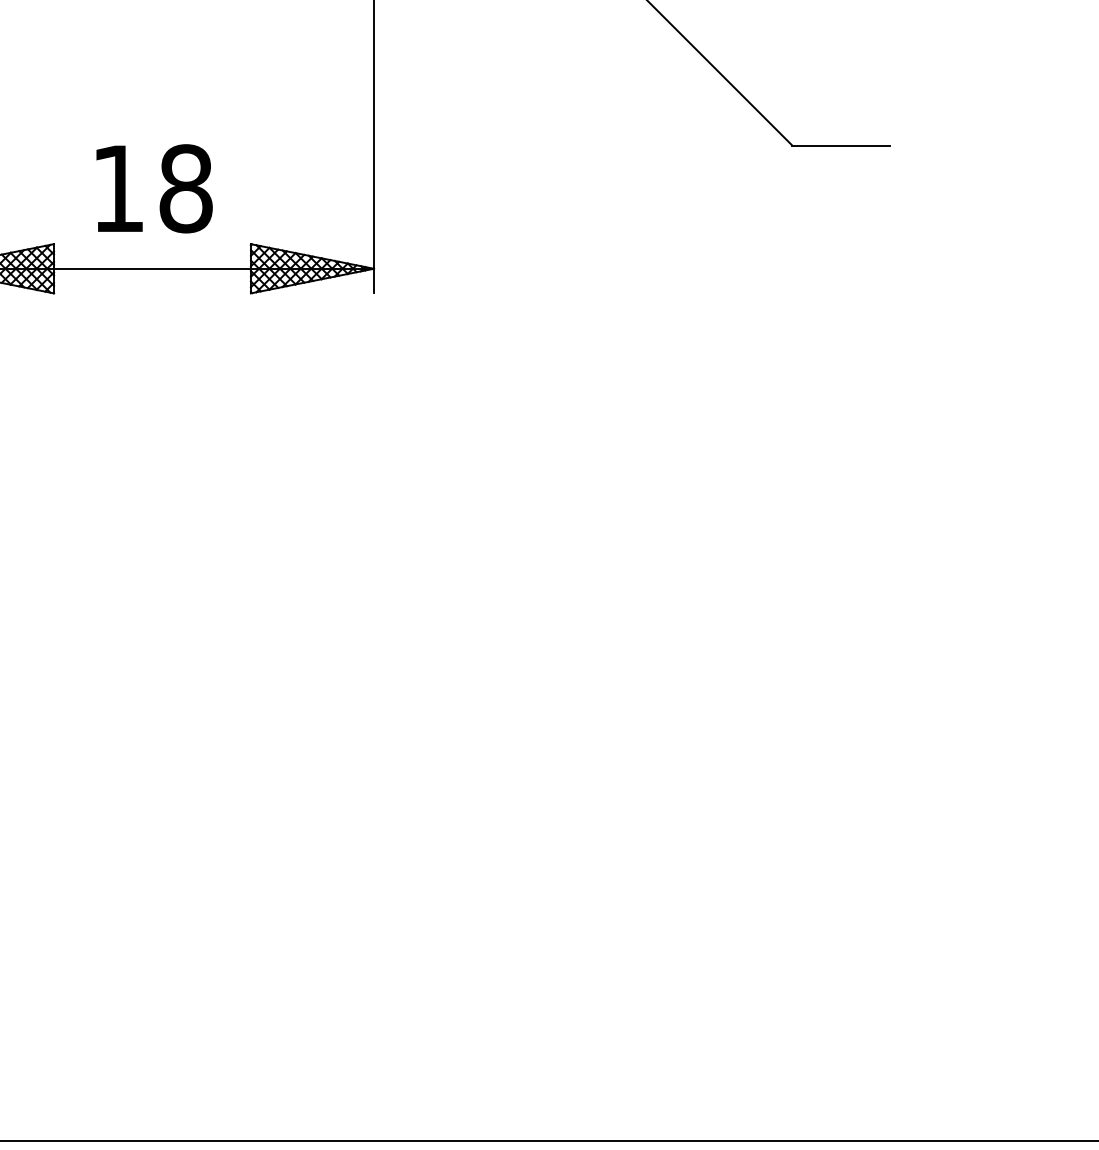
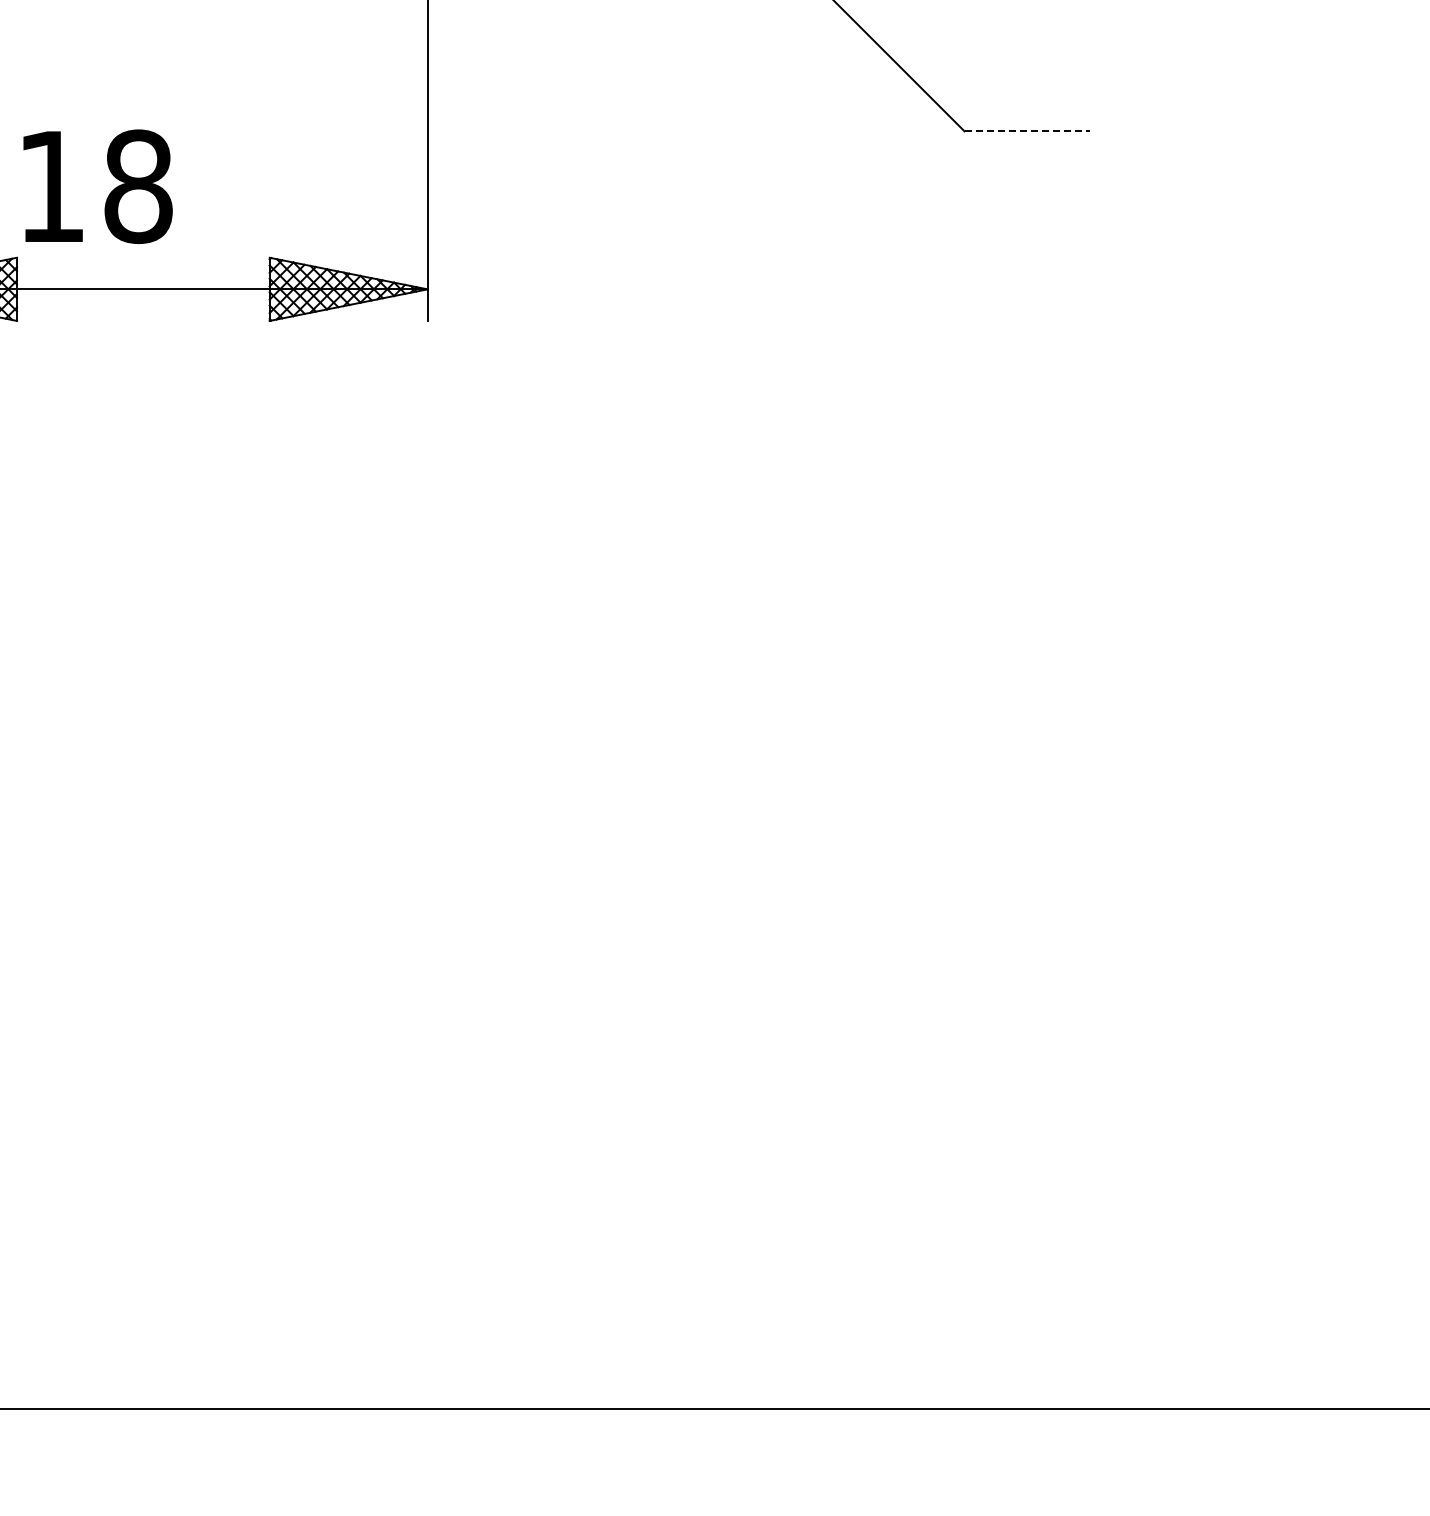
line: (841, 145) -> (1027, 131), solid -> dashed
text: (154, 188) -> (97, 186), moved

